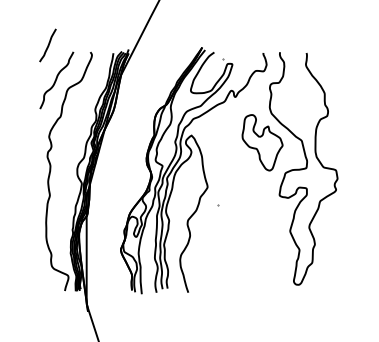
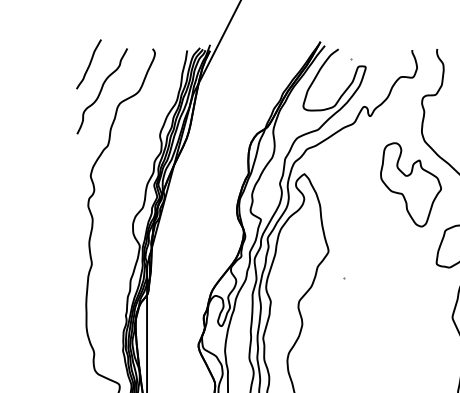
curve: (47, 45) -> (88, 64), moved

